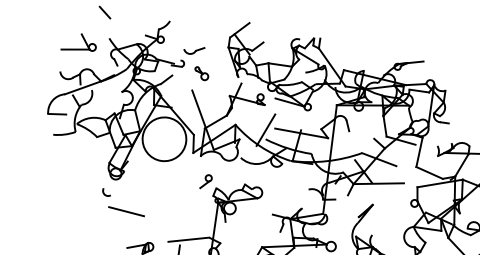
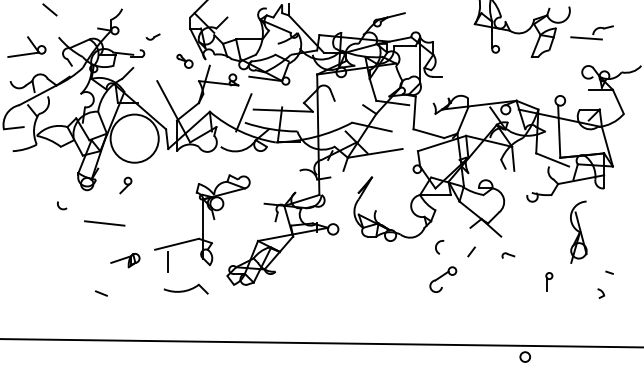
part: (193, 49) -> (152, 36), size x0.6
part: (201, 72) -> (184, 60), moved
part: (205, 181) -> (125, 185), moved
arc: (105, 193) -> (60, 207), moved

